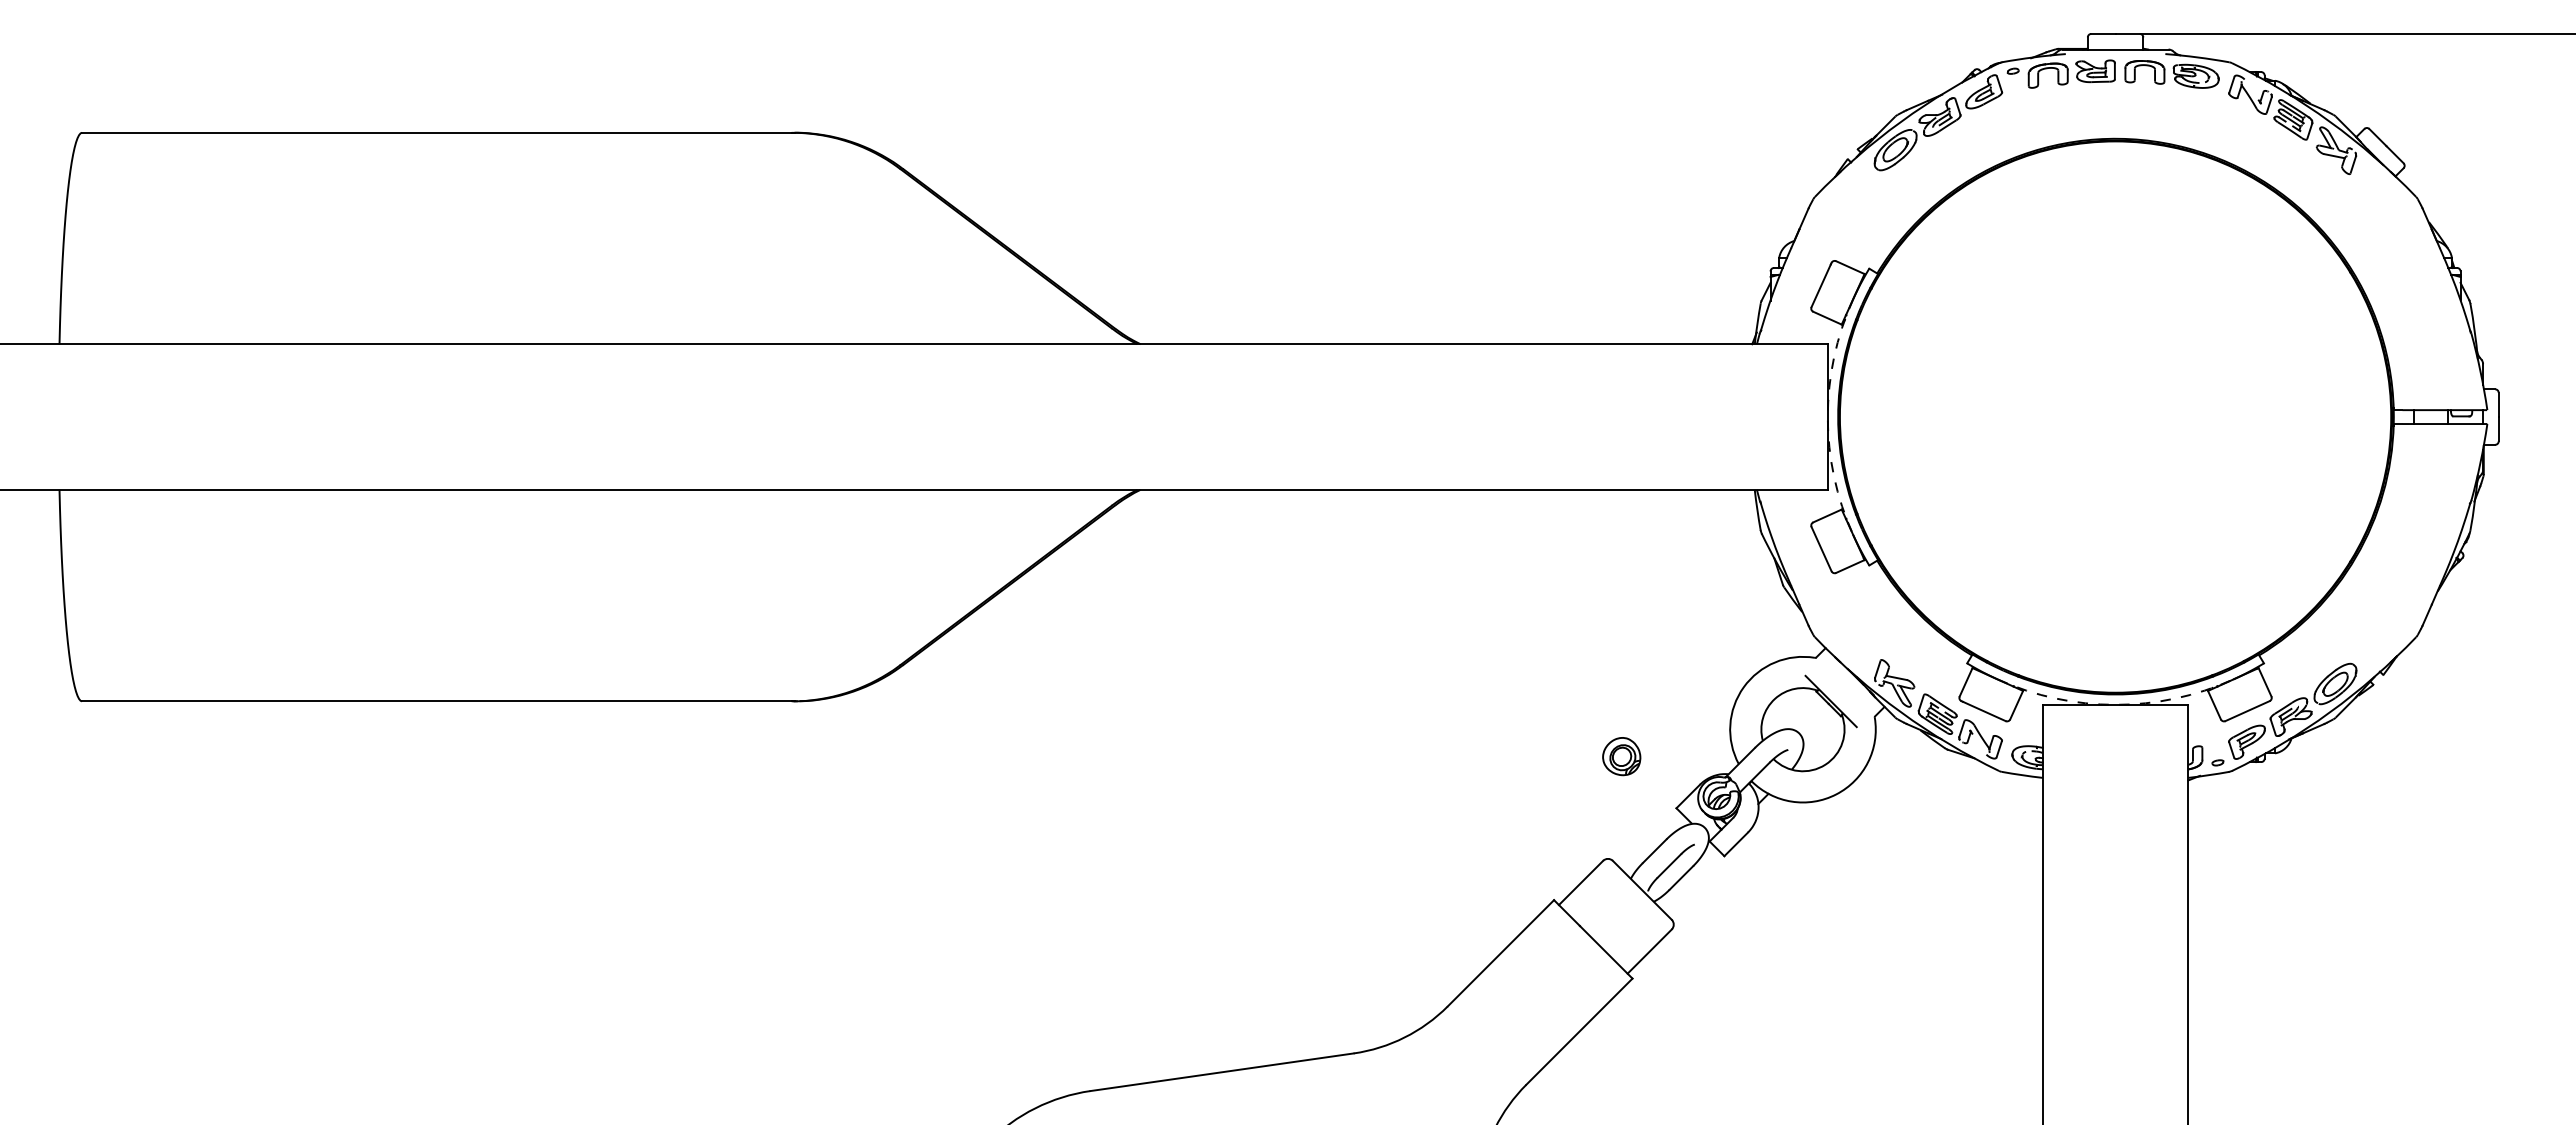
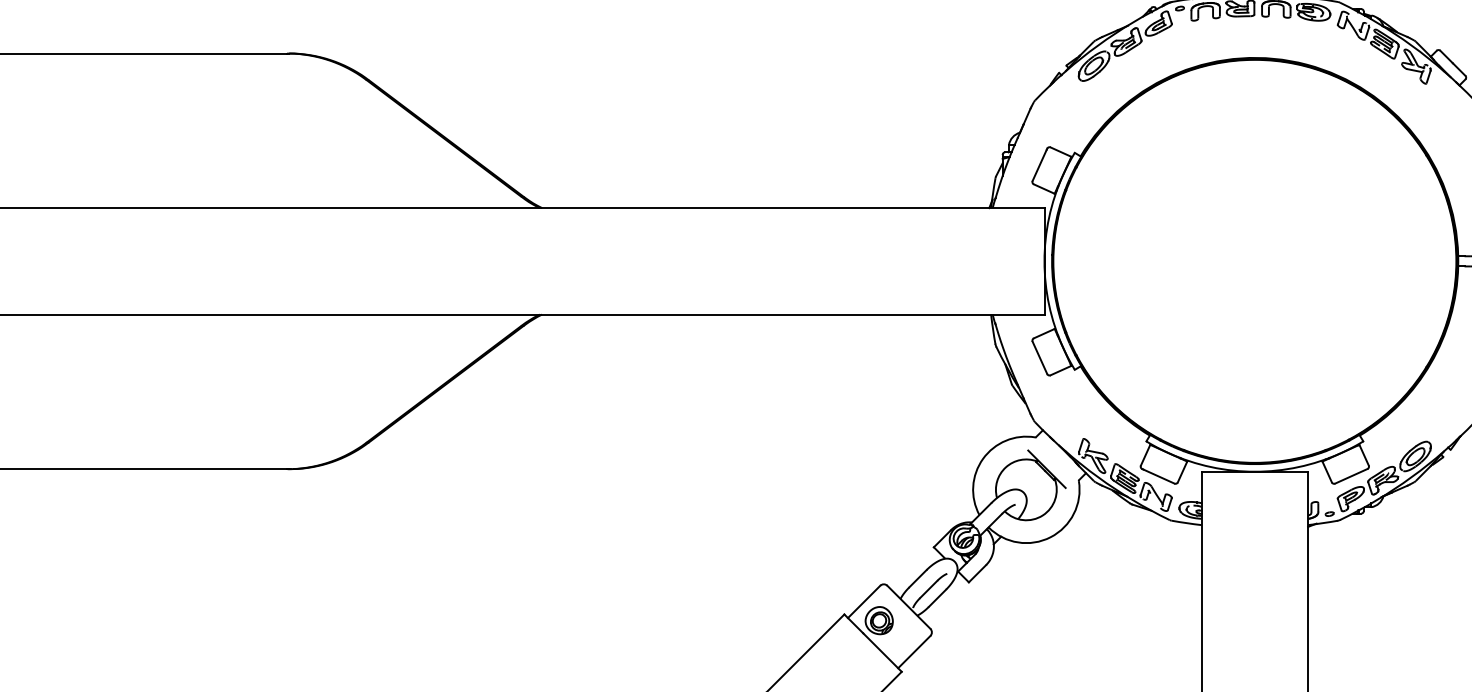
arc: (1827, 417) -> (1044, 261), dashed -> solid
arc: (2115, 704) -> (1254, 471), dashed -> solid
part: (1621, 756) -> (879, 620), moved

